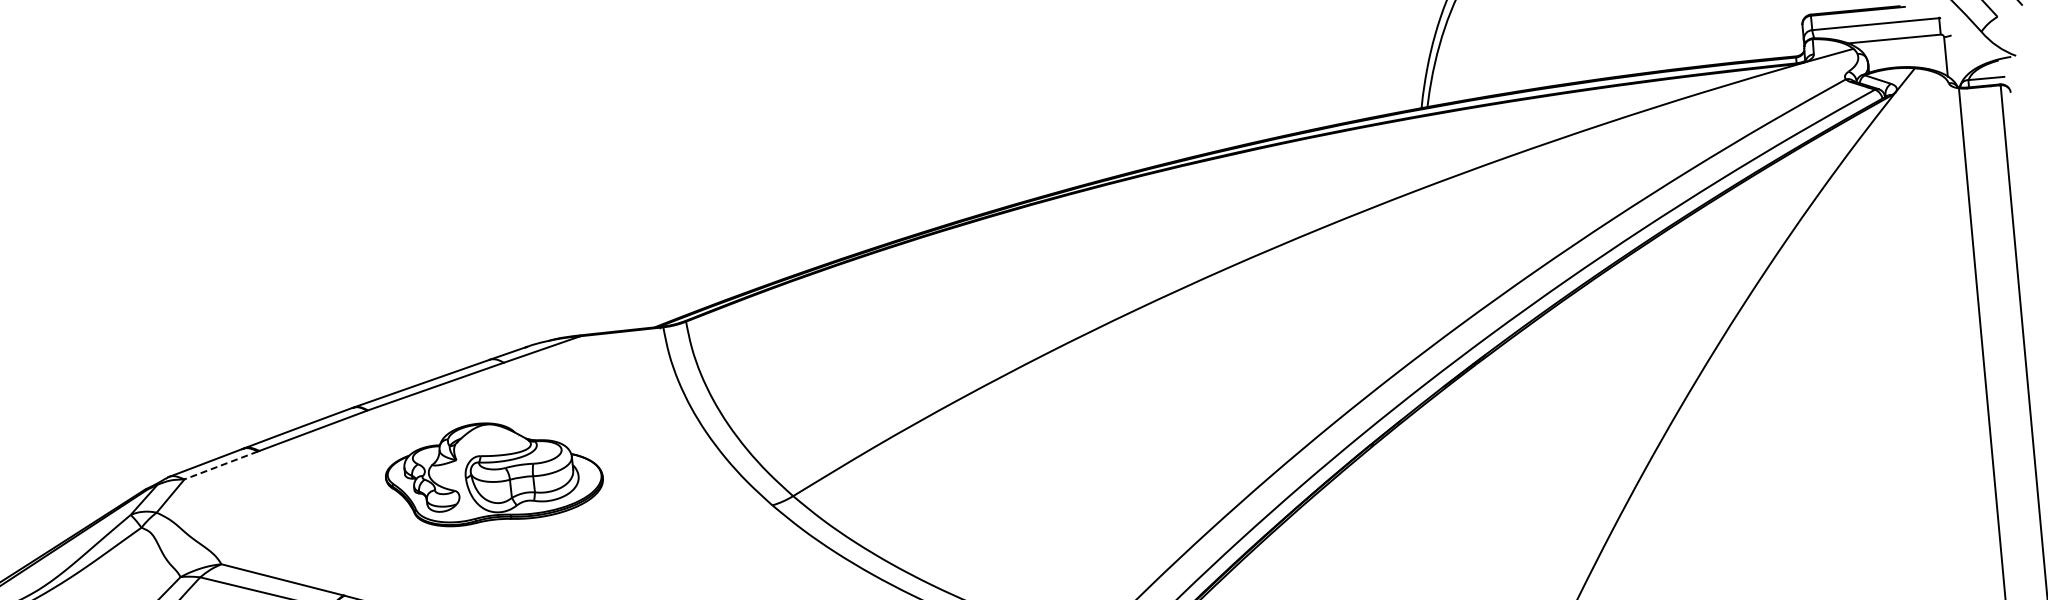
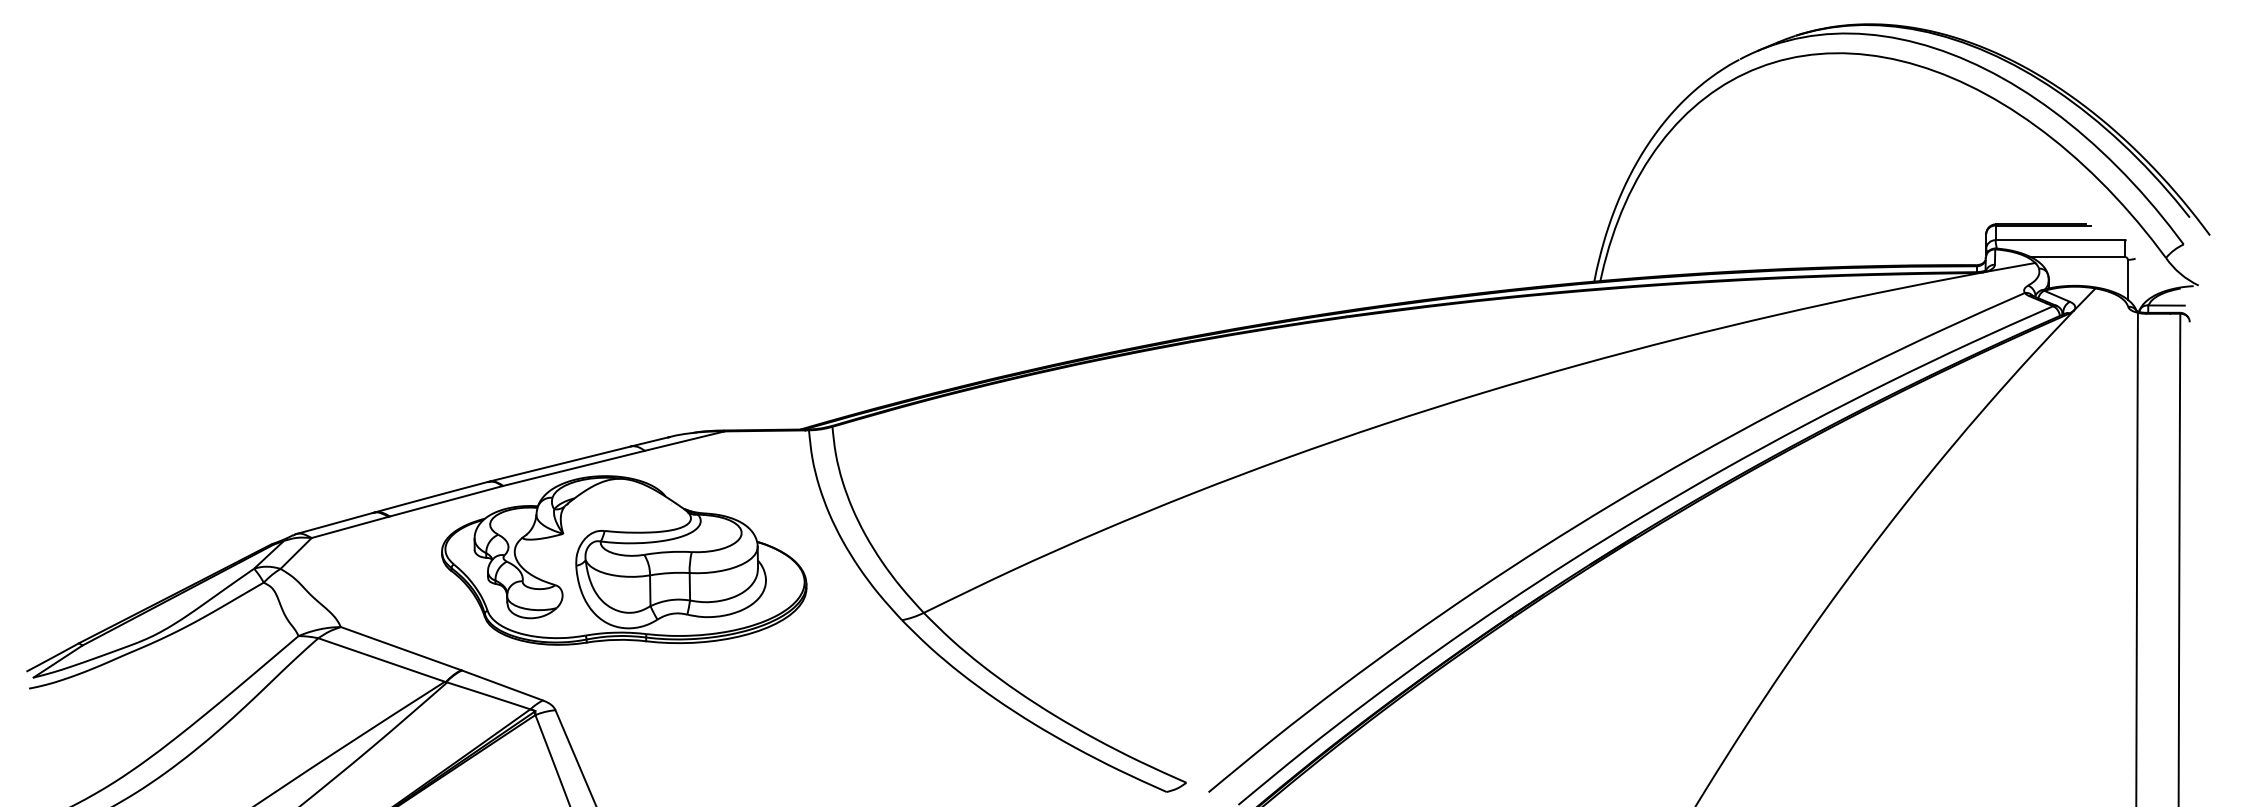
line: (221, 465) -> (350, 527), dashed -> solid
part: (494, 472) -> (624, 560), size x1.67

